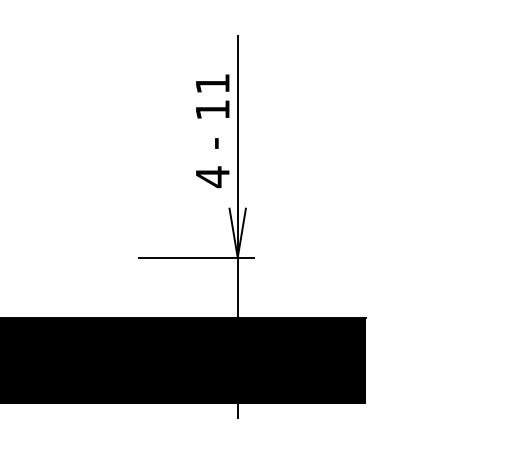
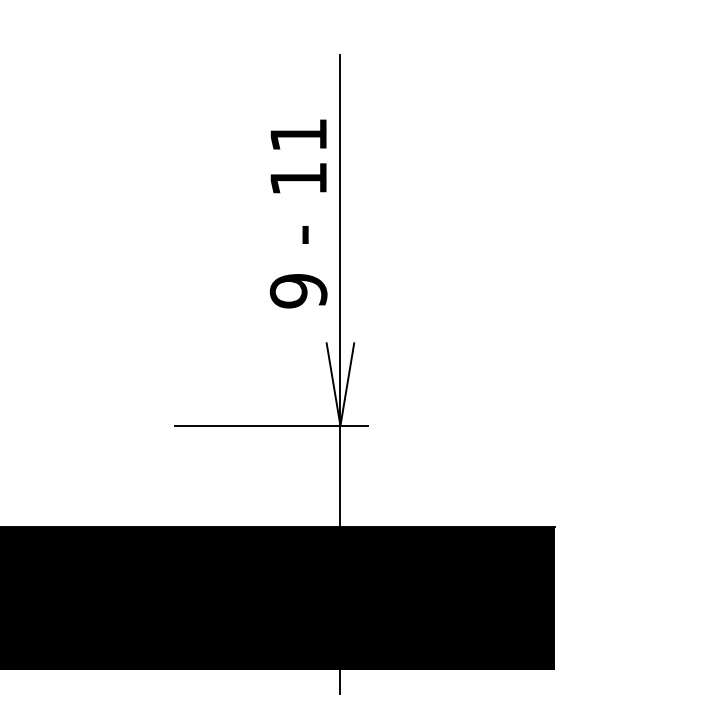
text: (212, 177) -> (298, 291), 4 -> 9

